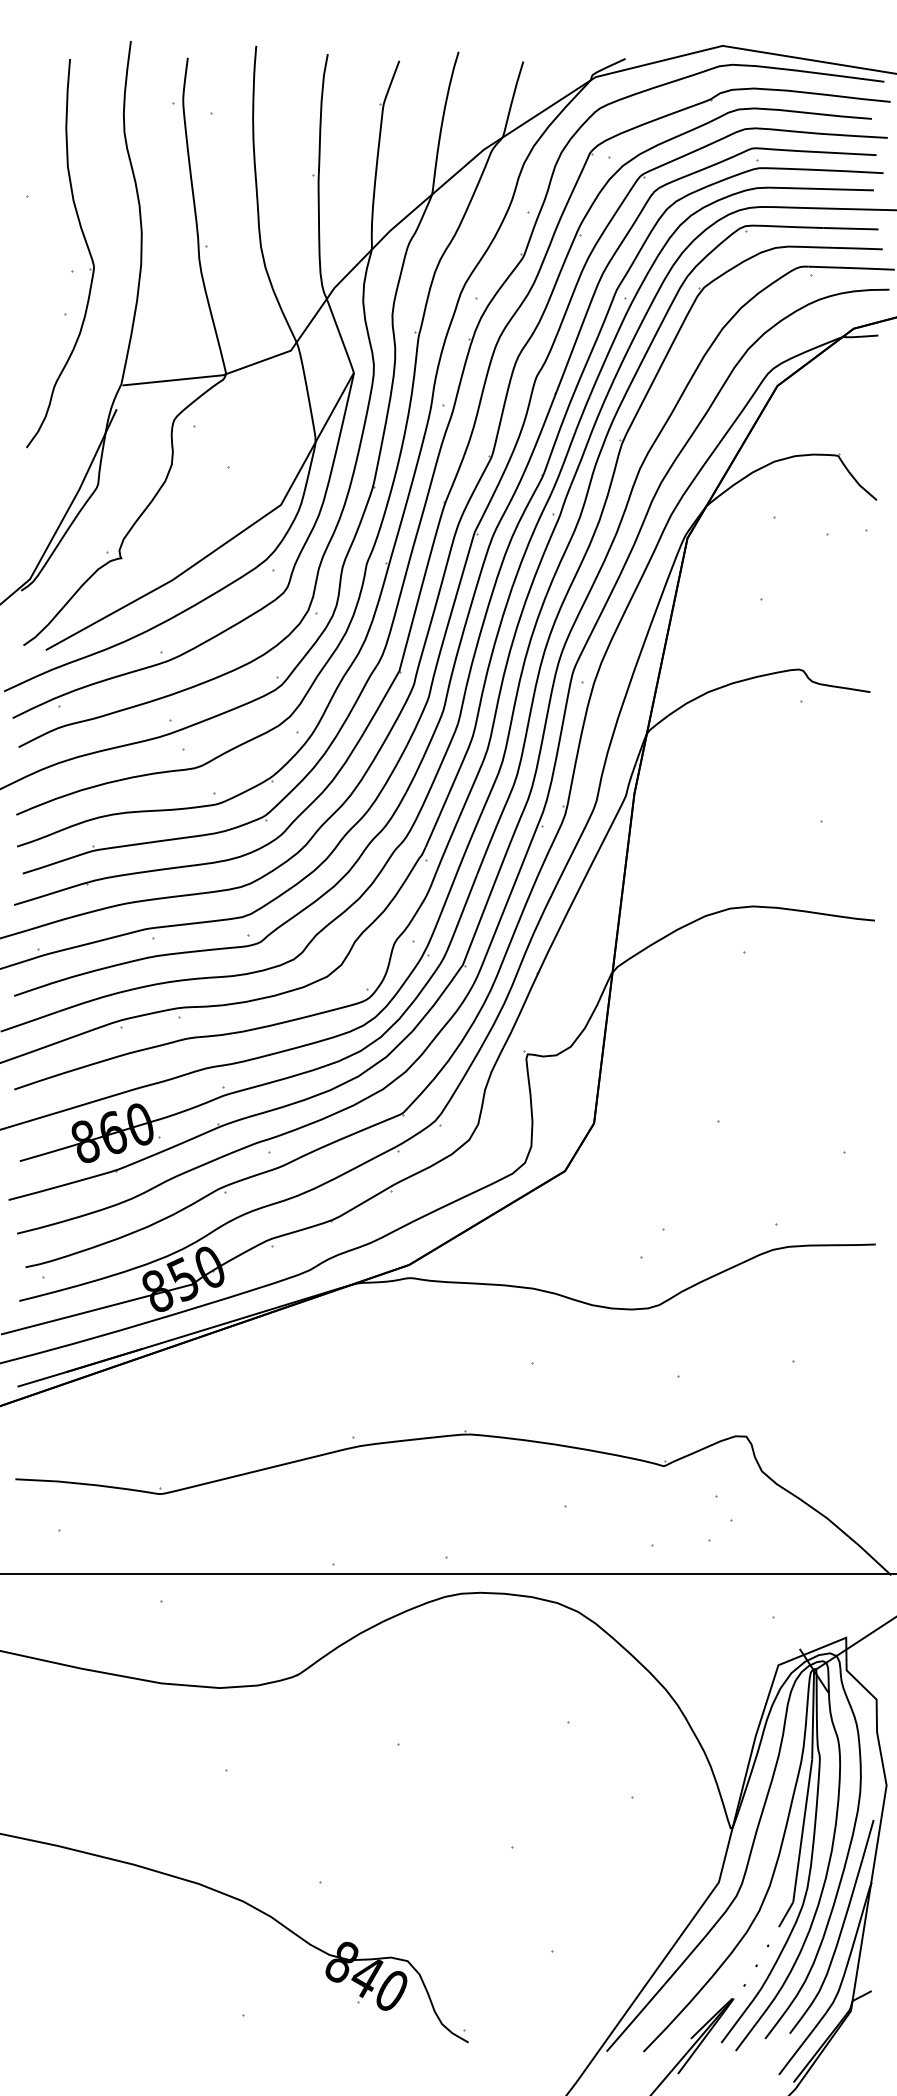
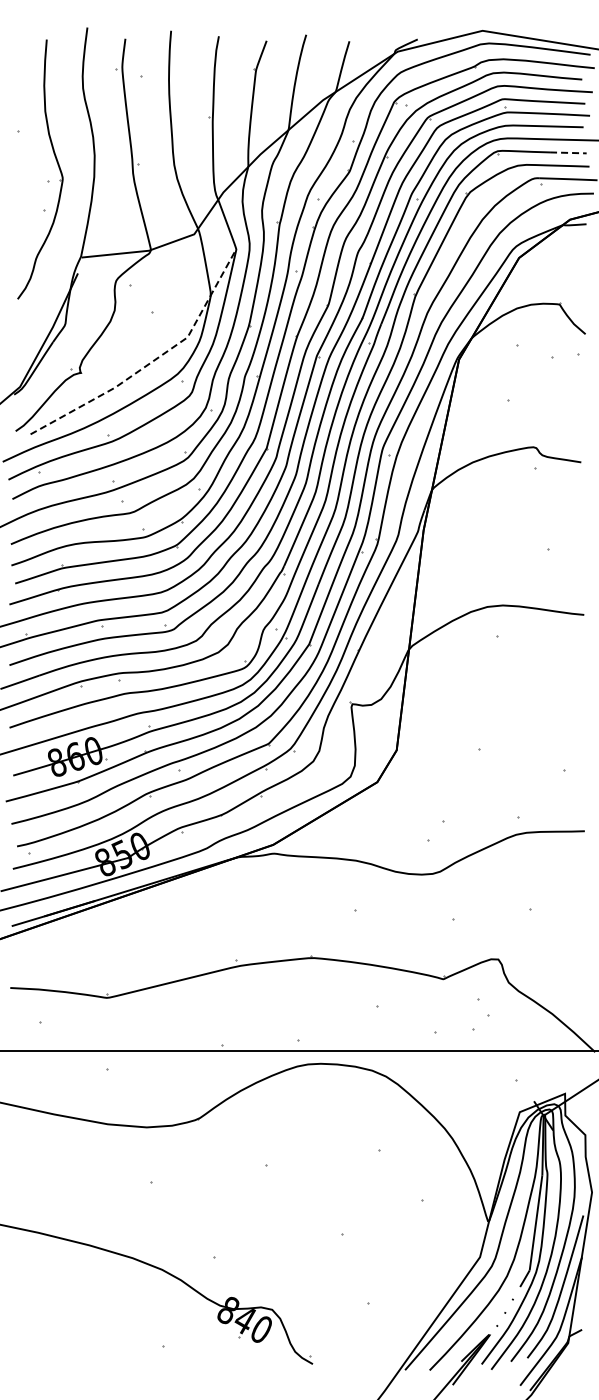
line: (851, 228) -> (568, 152), solid -> dashed
line: (229, 541) -> (153, 361), solid -> dashed

